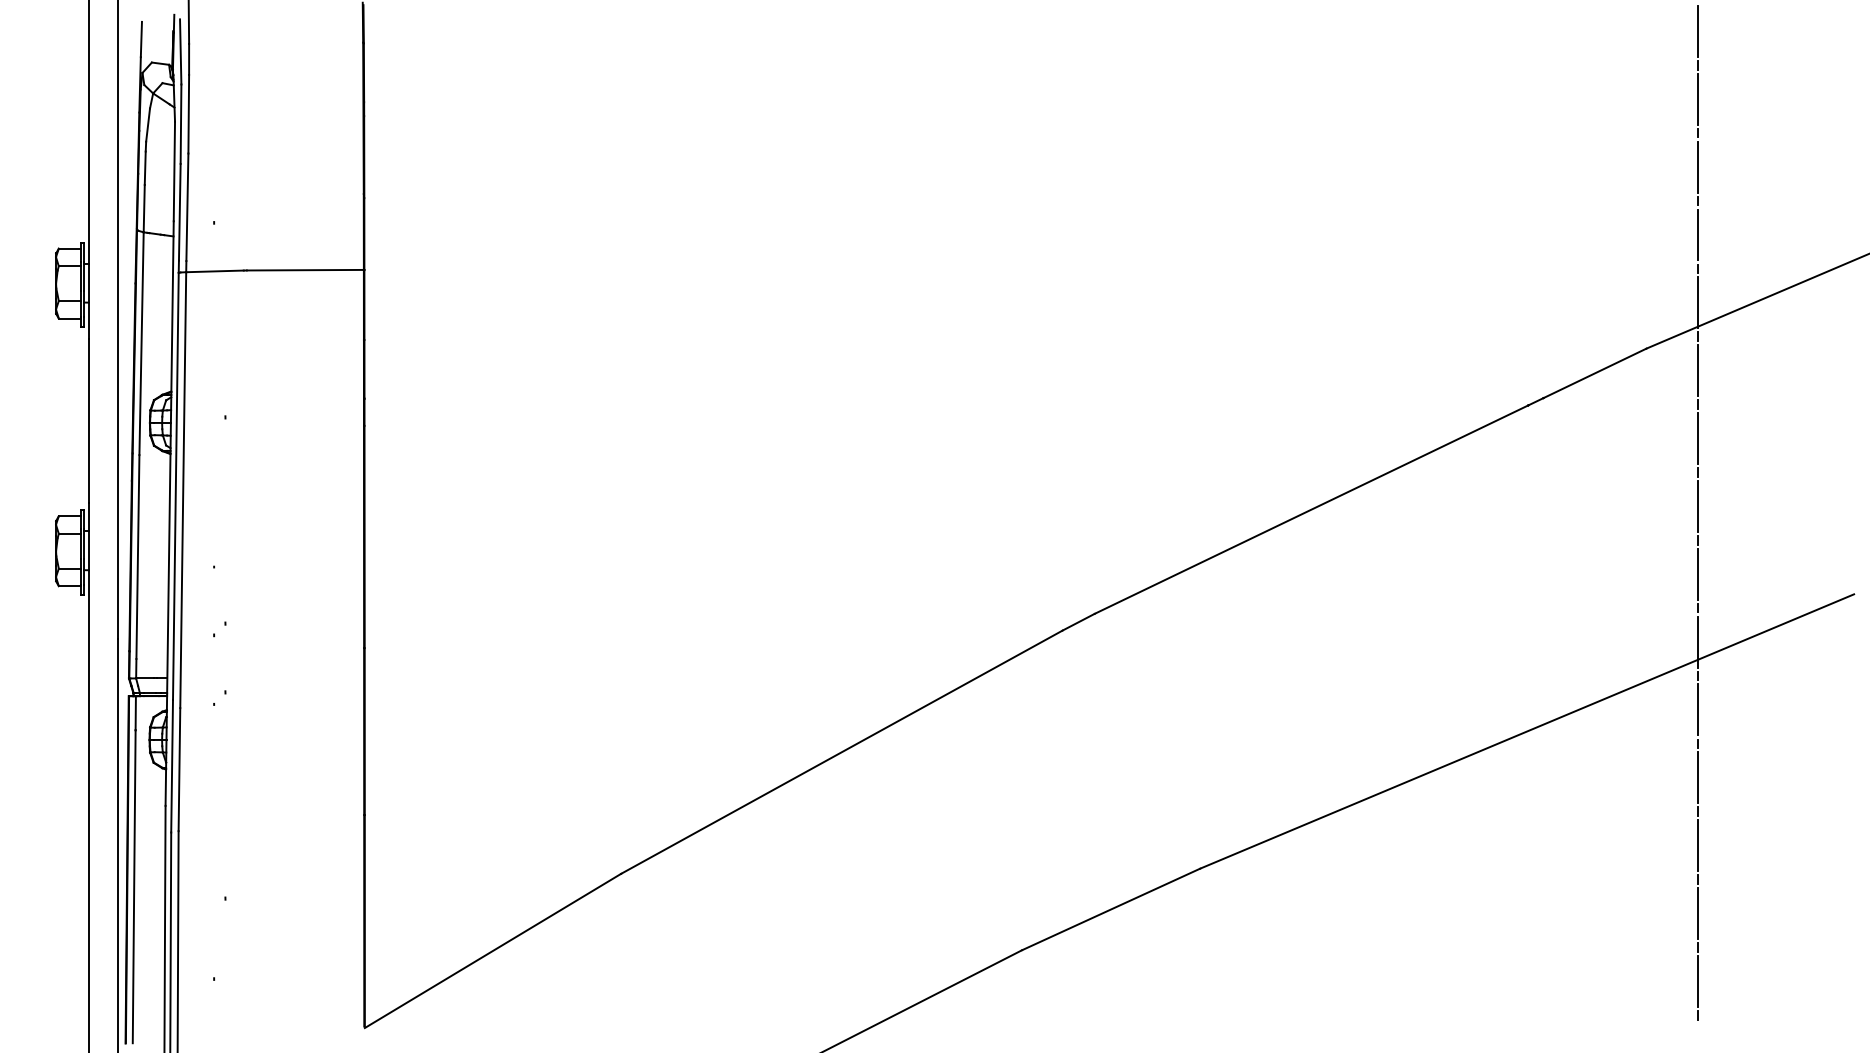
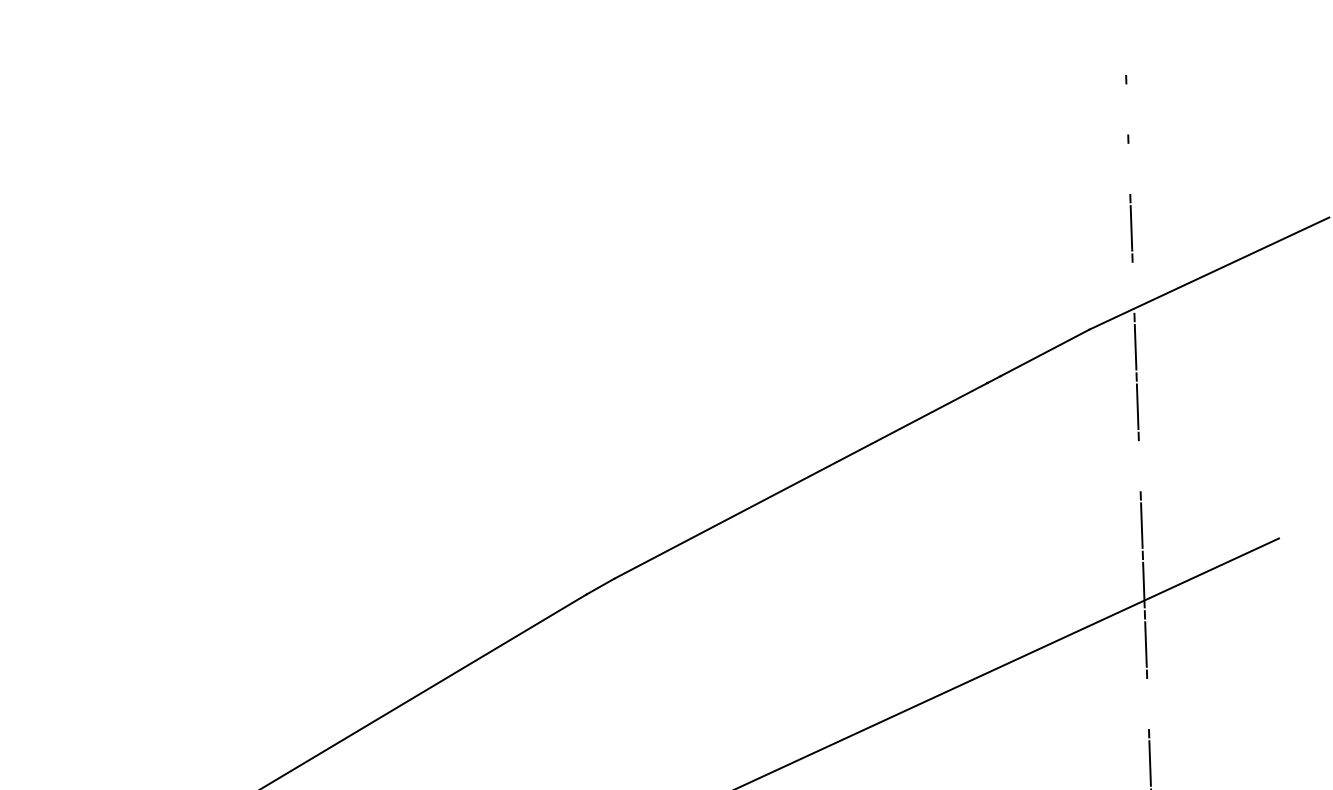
line: (1698, 30) -> (1125, 49), removed
line: (1698, 98) -> (1127, 108), removed
line: (1698, 166) -> (1129, 168), removed
line: (1698, 302) -> (1133, 287), removed
line: (1698, 505) -> (1139, 465), removed
line: (1698, 777) -> (1148, 703), removed

